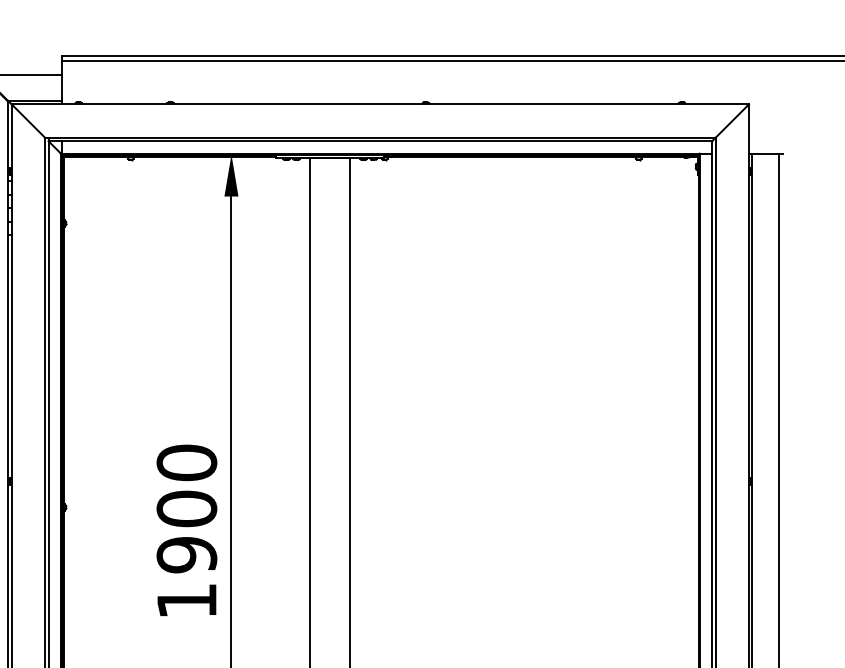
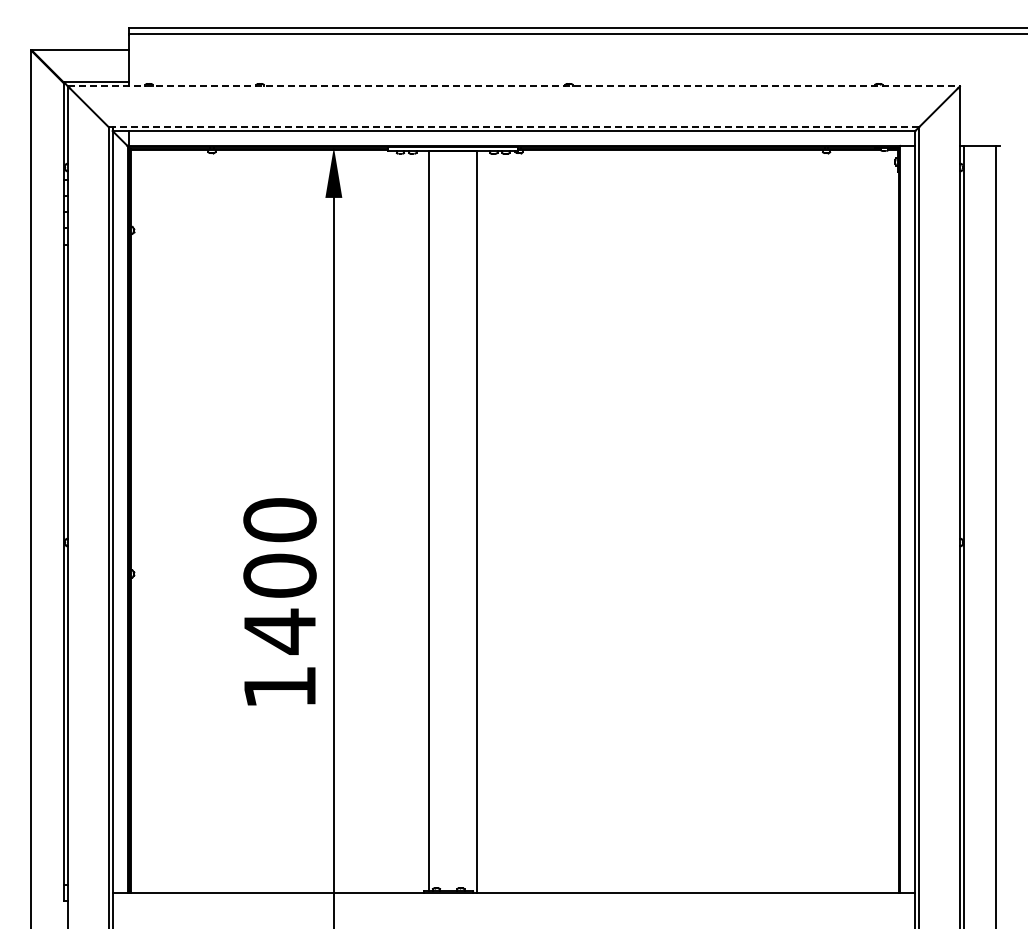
line: (379, 104) -> (513, 86), solid -> dashed
line: (380, 137) -> (514, 126), solid -> dashed
text: (186, 554) -> (279, 631), 1900 -> 1400

